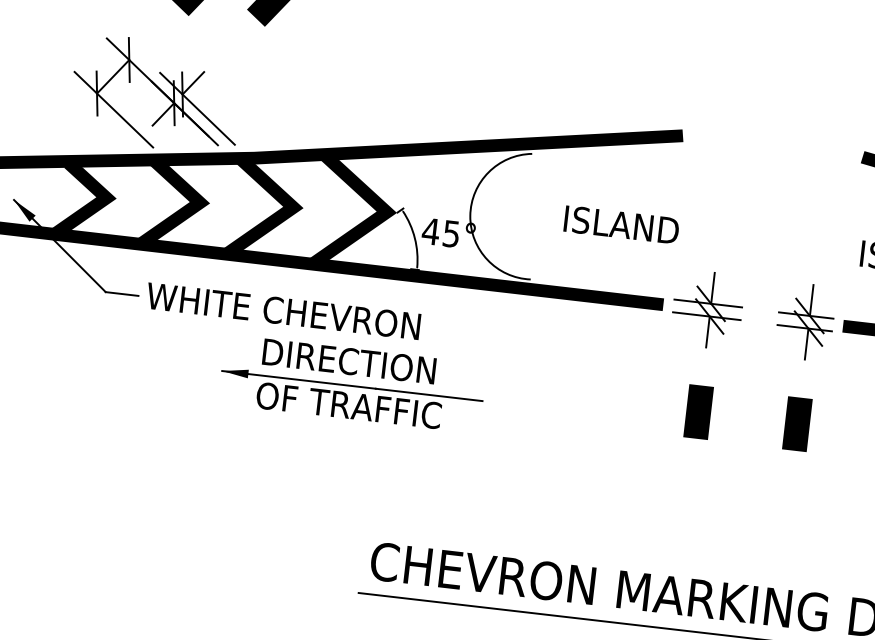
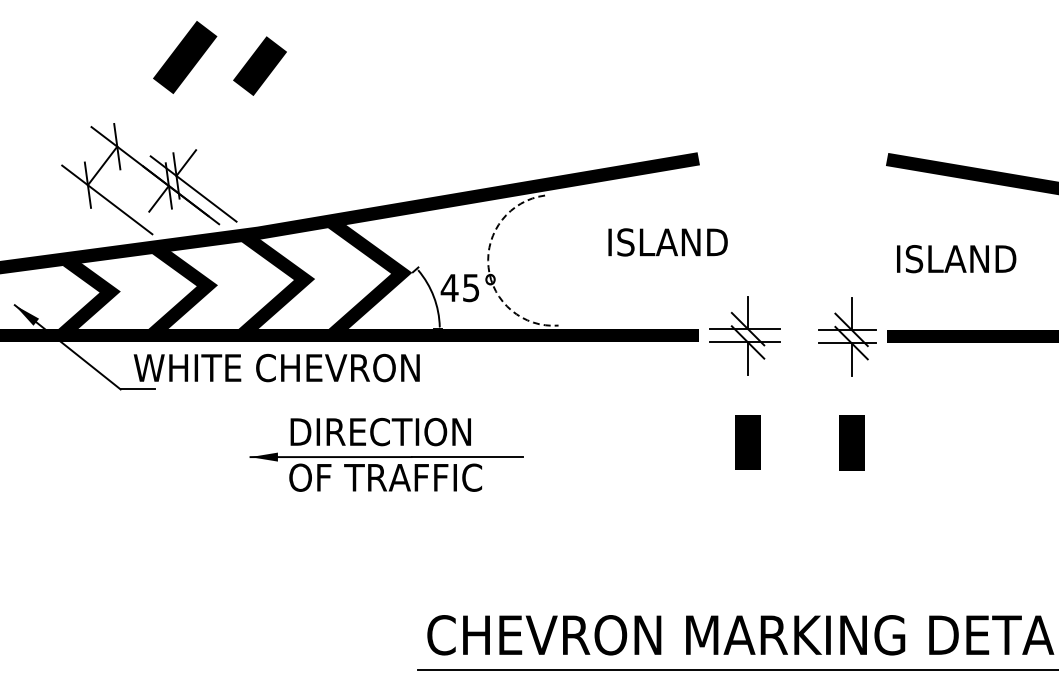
arc: (470, 216) -> (488, 267), solid -> dashed
text: (621, 225) -> (667, 242), moved
text: (283, 310) -> (276, 367), moved

